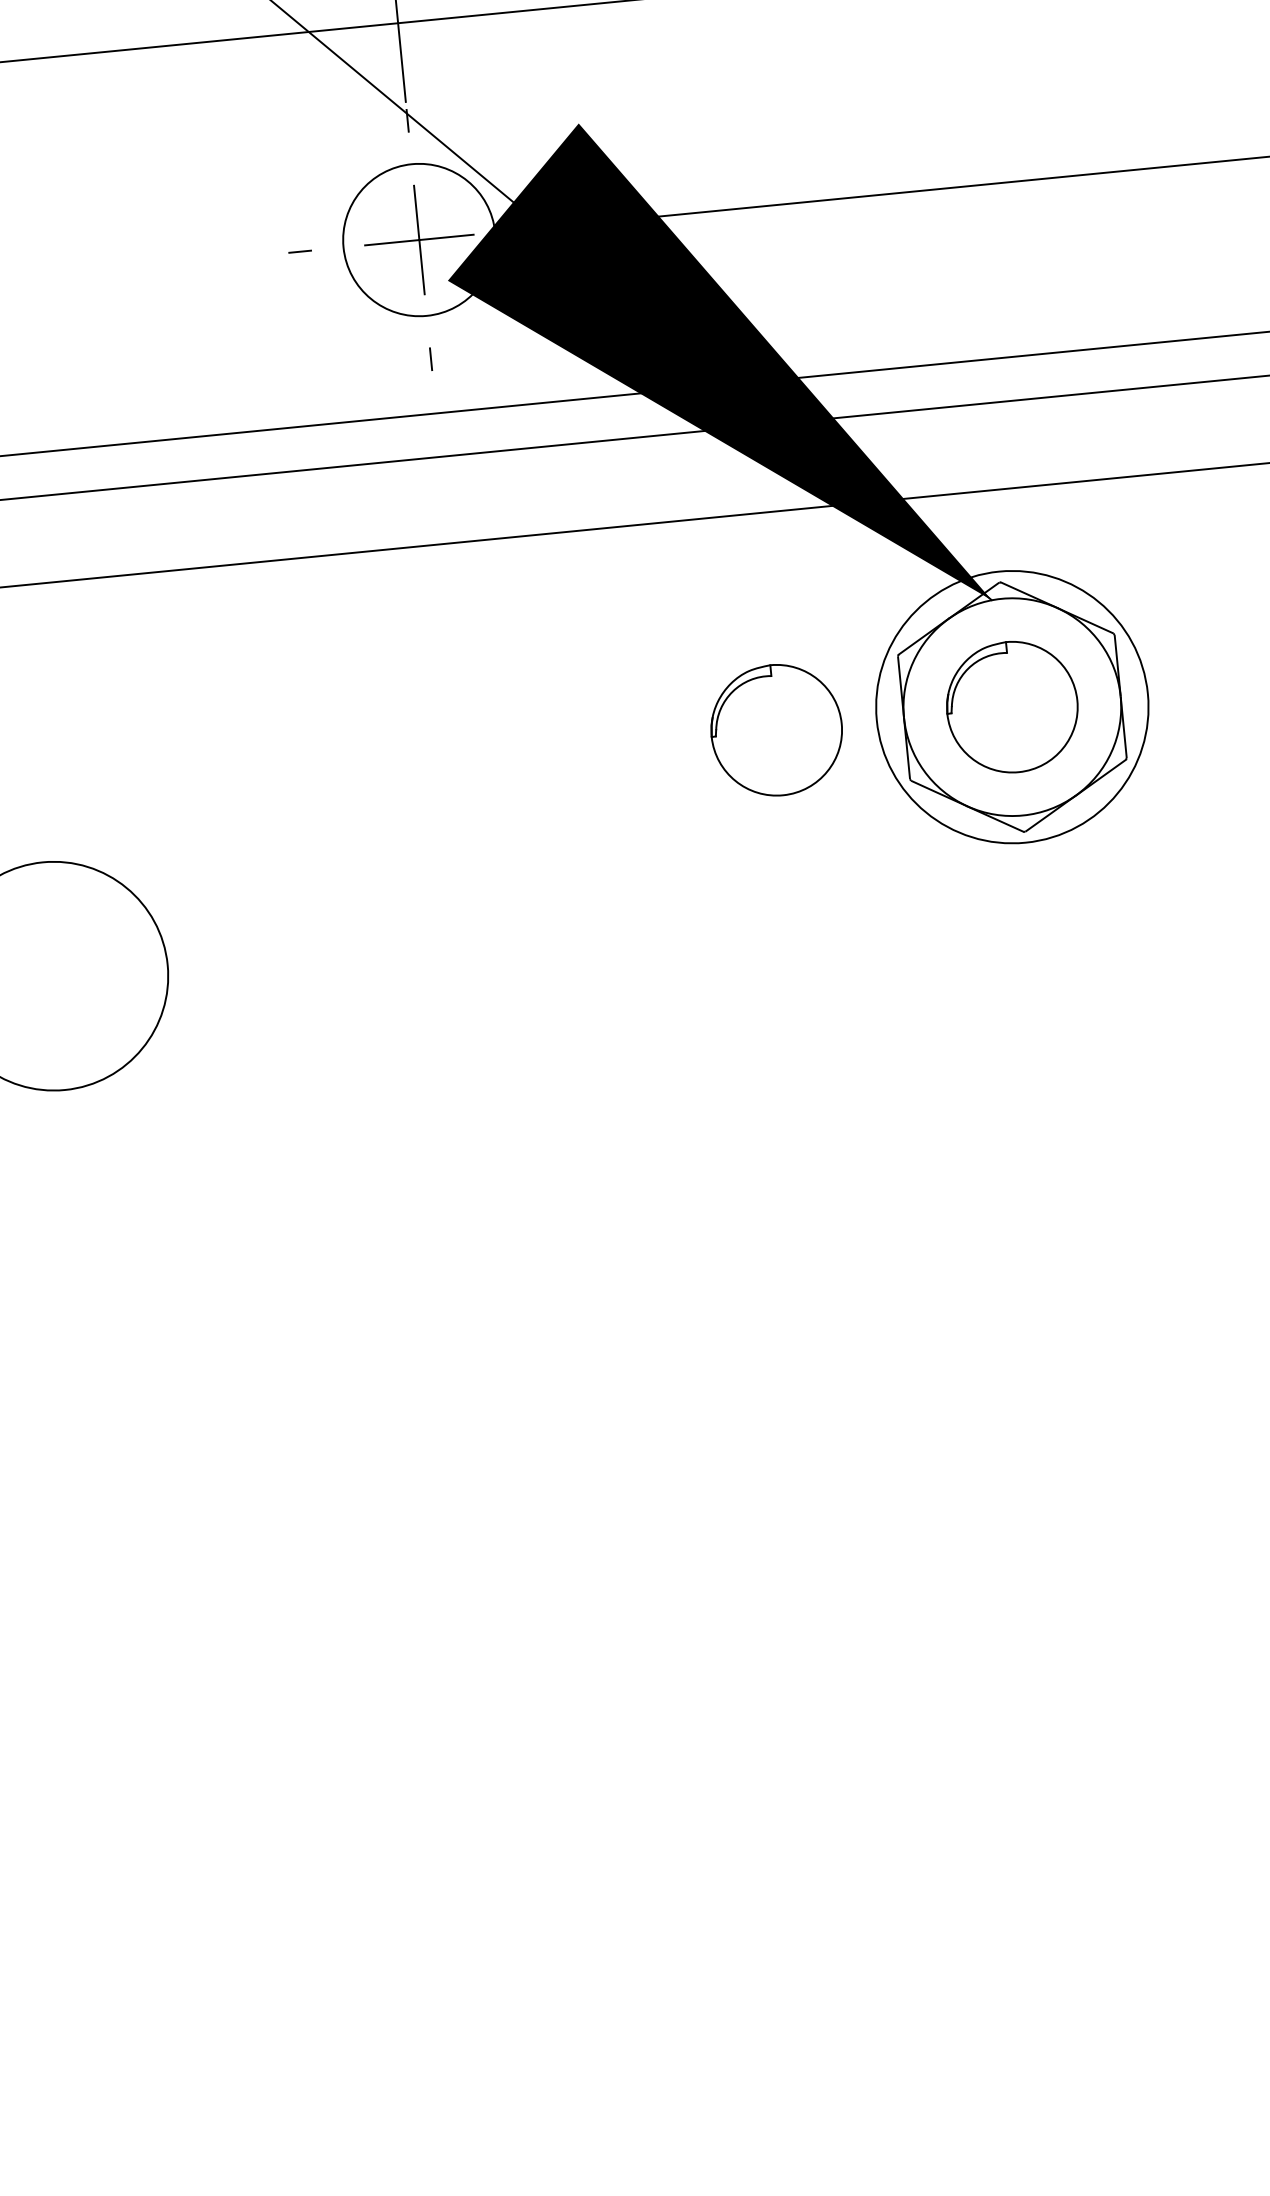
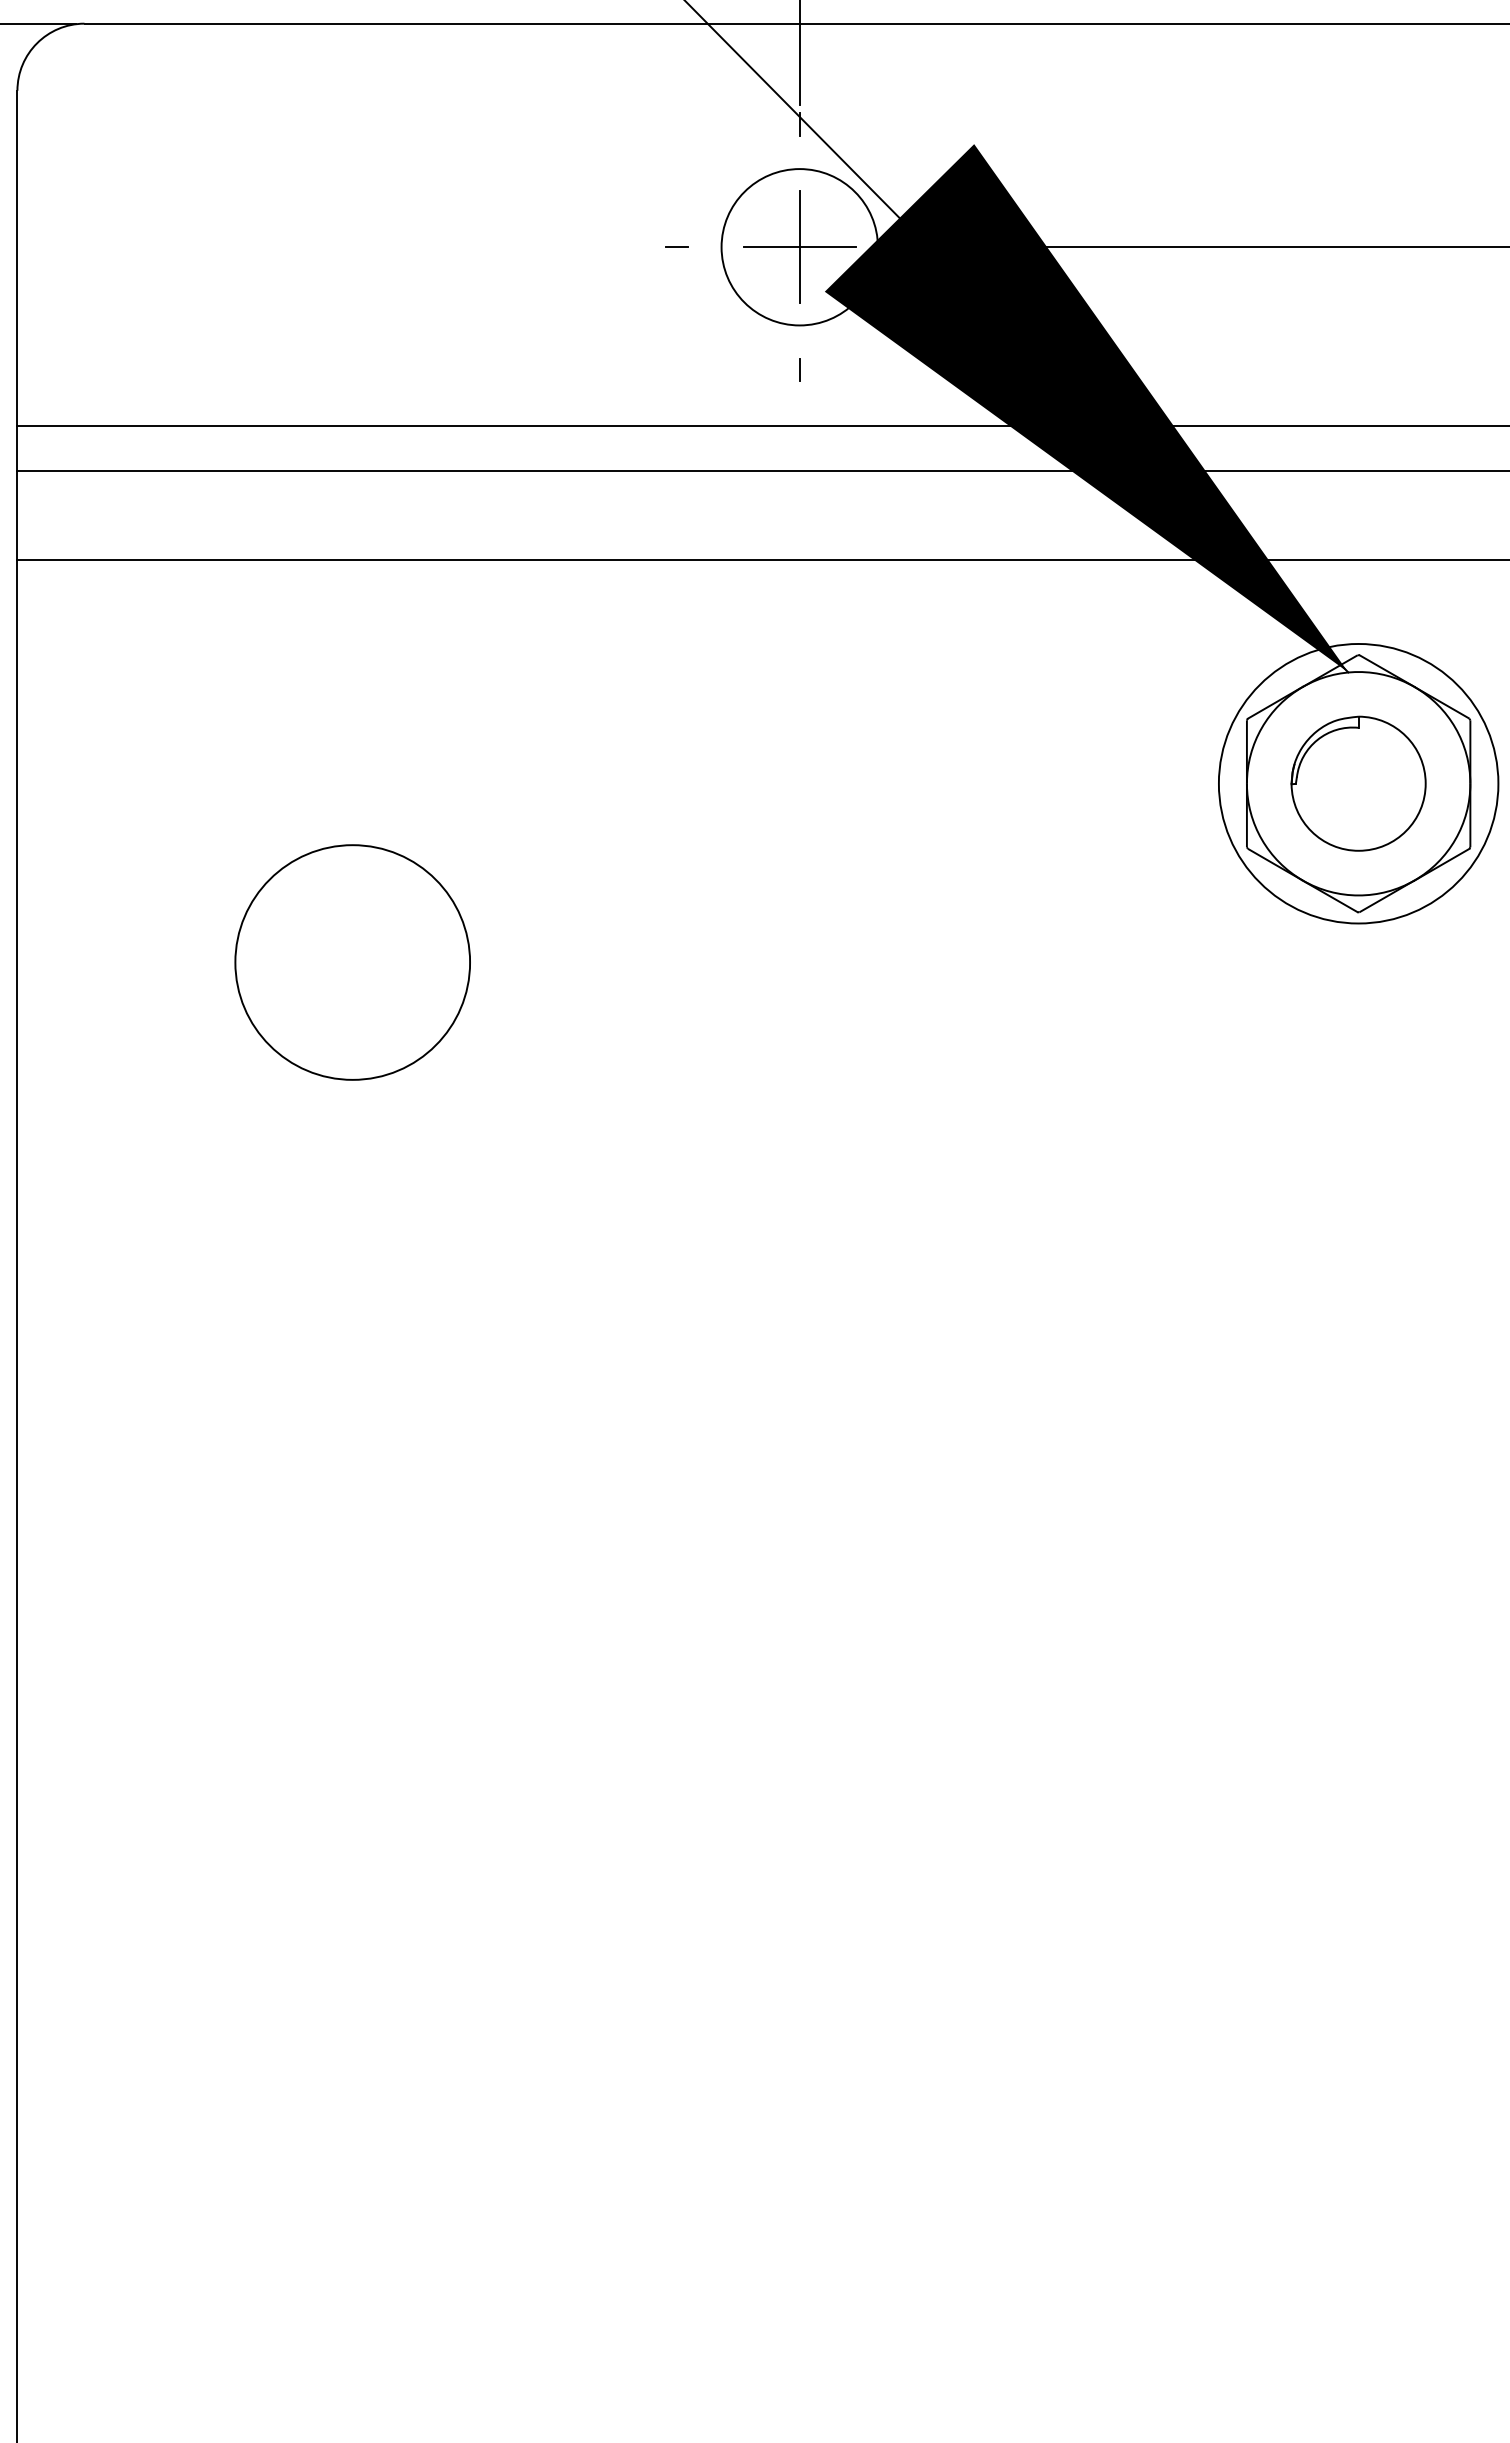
part: (776, 730) -> (1115, 783), removed

